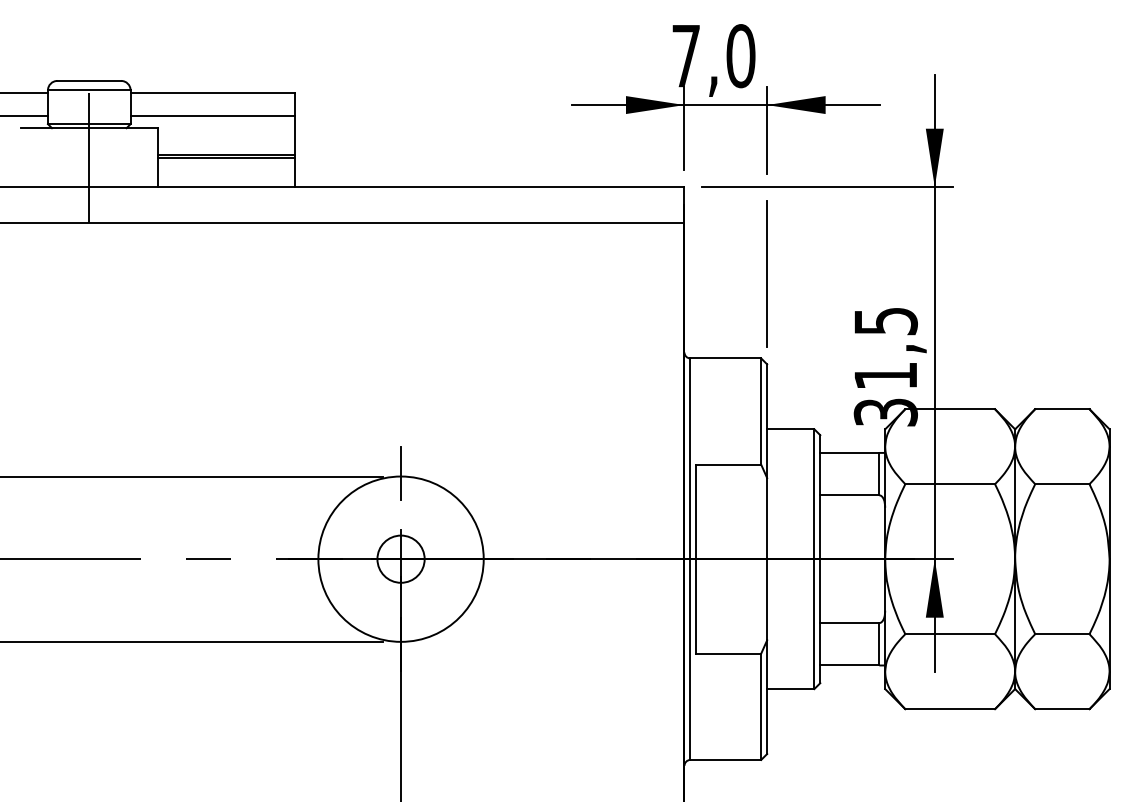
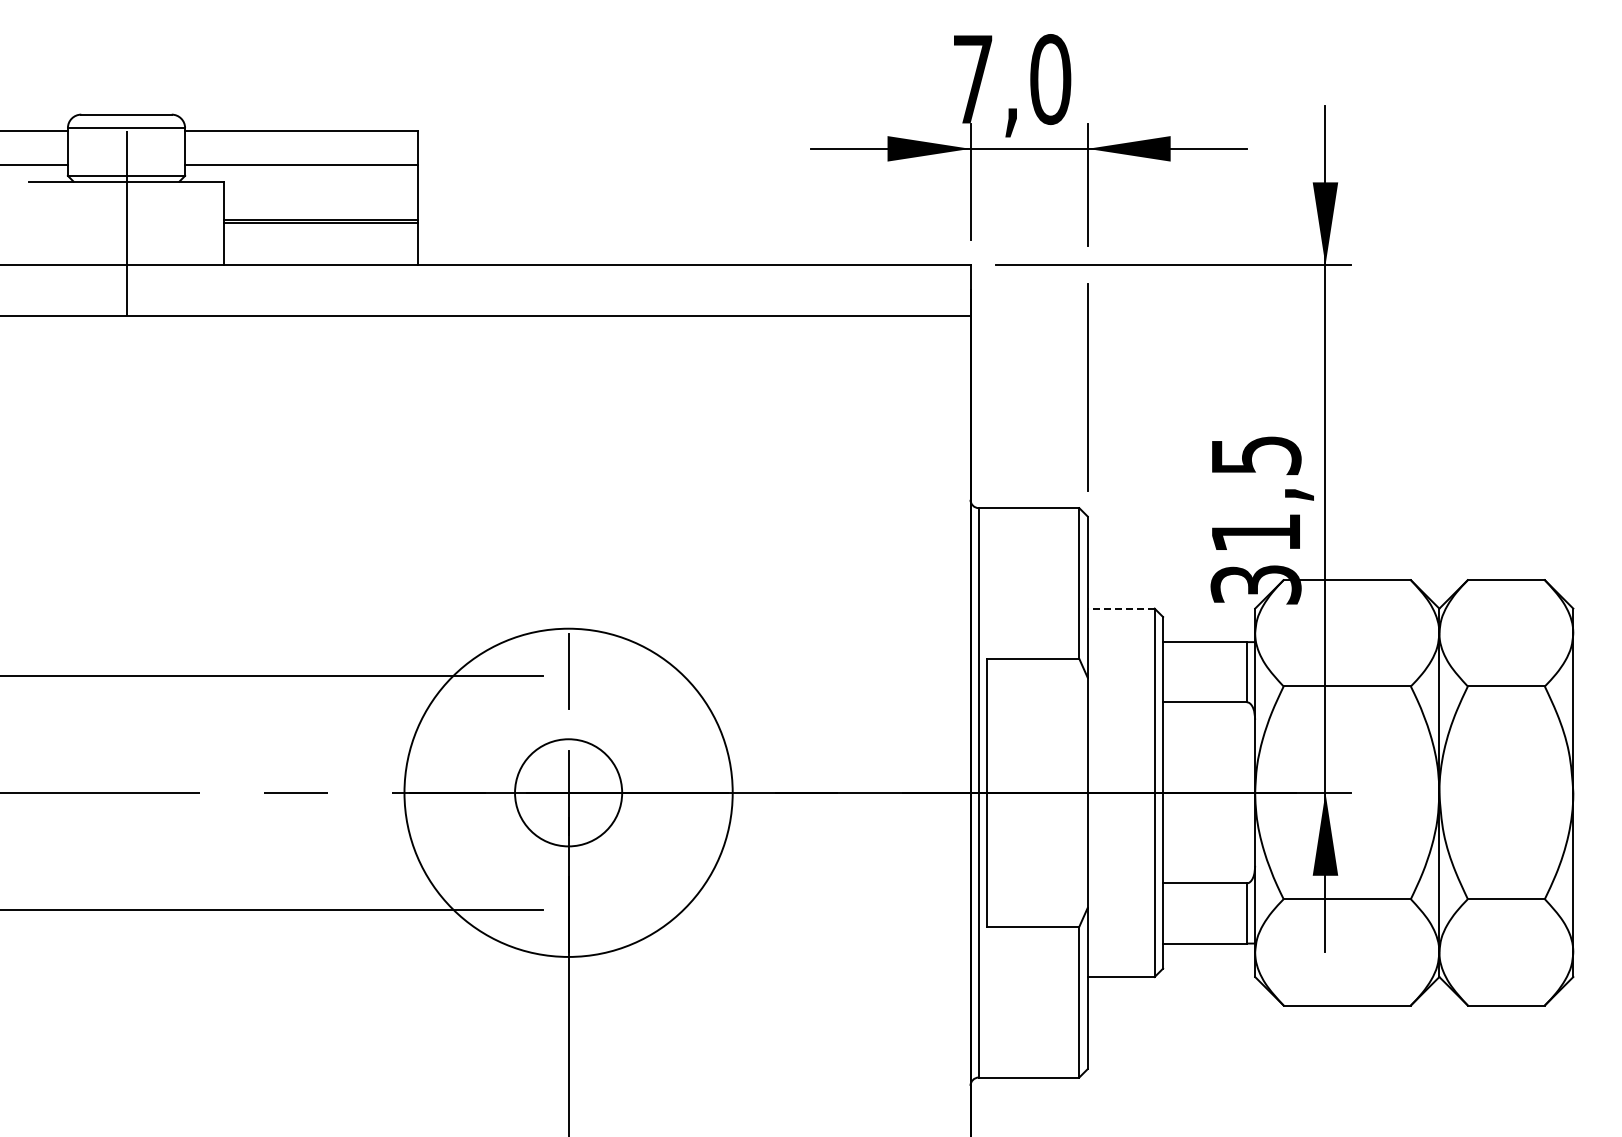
line: (790, 429) -> (1120, 608), solid -> dashed
circle: (400, 558) -> (568, 792), size x1.4
circle: (400, 558) -> (568, 792), size x1.6

